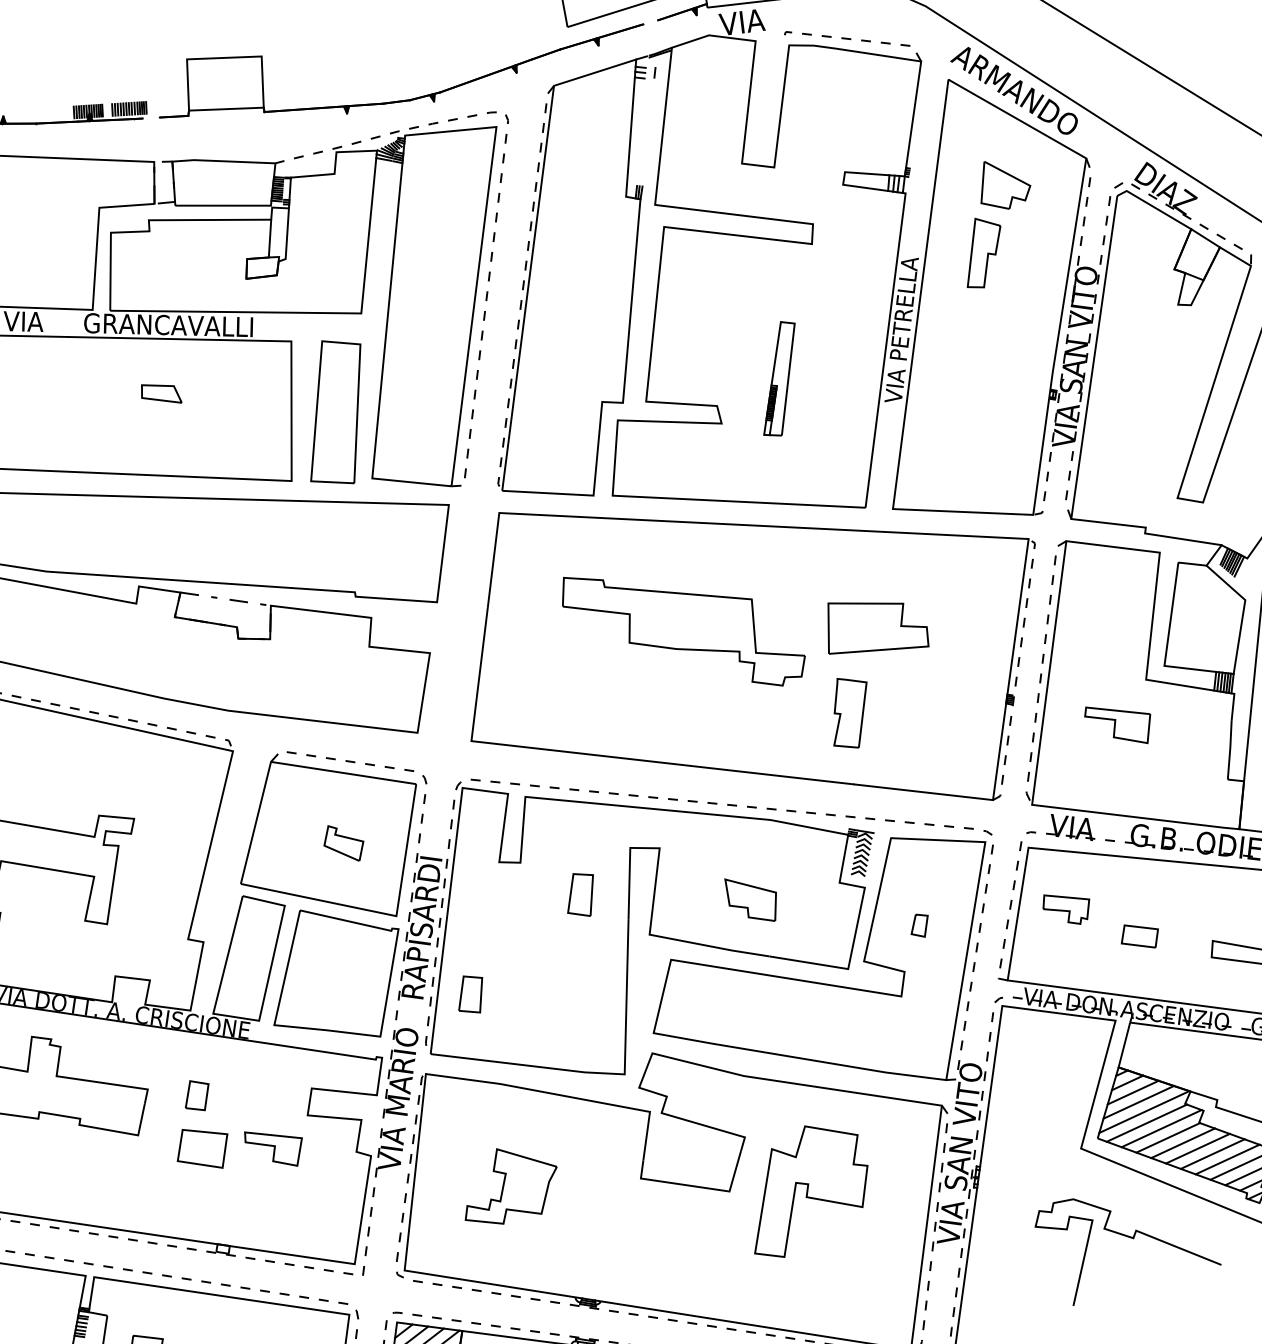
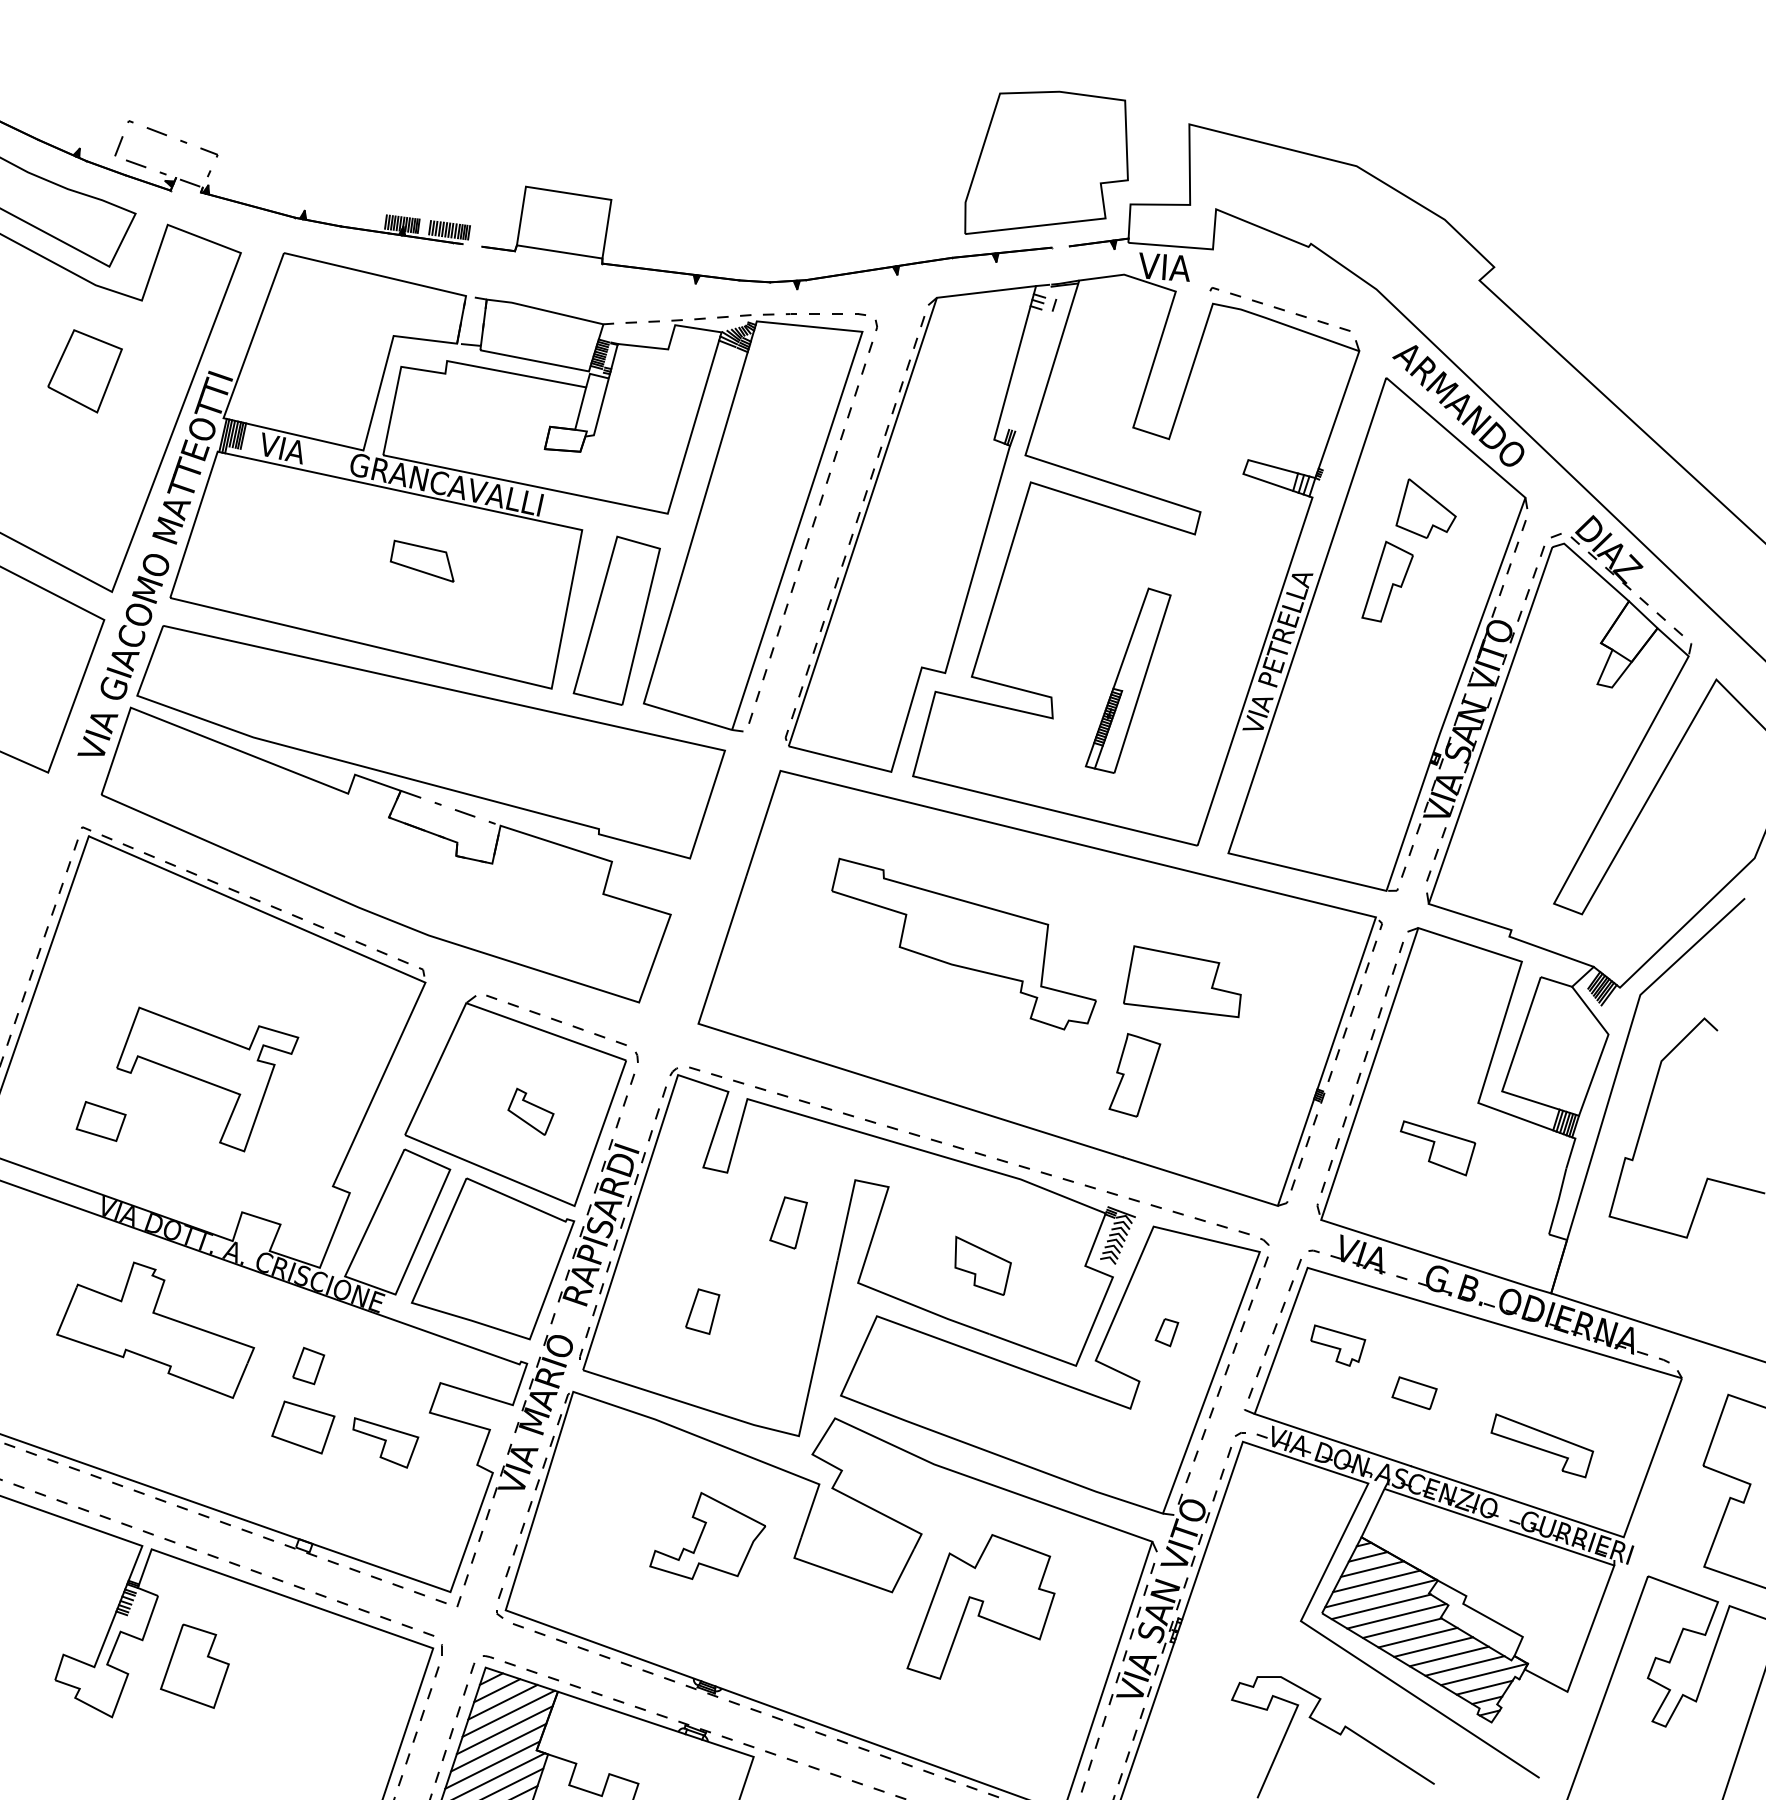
part: (778, 379) -> (1127, 680), size x1.43
part: (160, 393) -> (421, 560), size x1.43
part: (470, 994) -> (702, 1311), moved
part: (509, 1184) -> (707, 1535), moved

